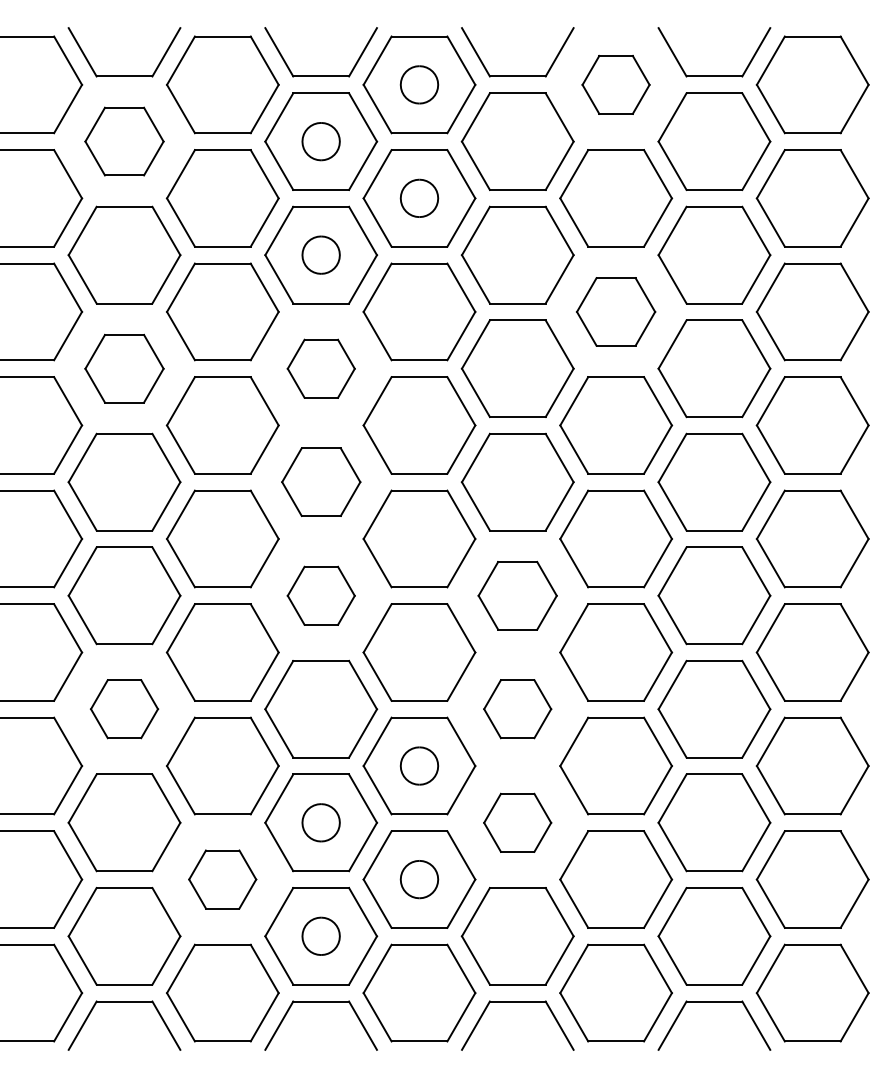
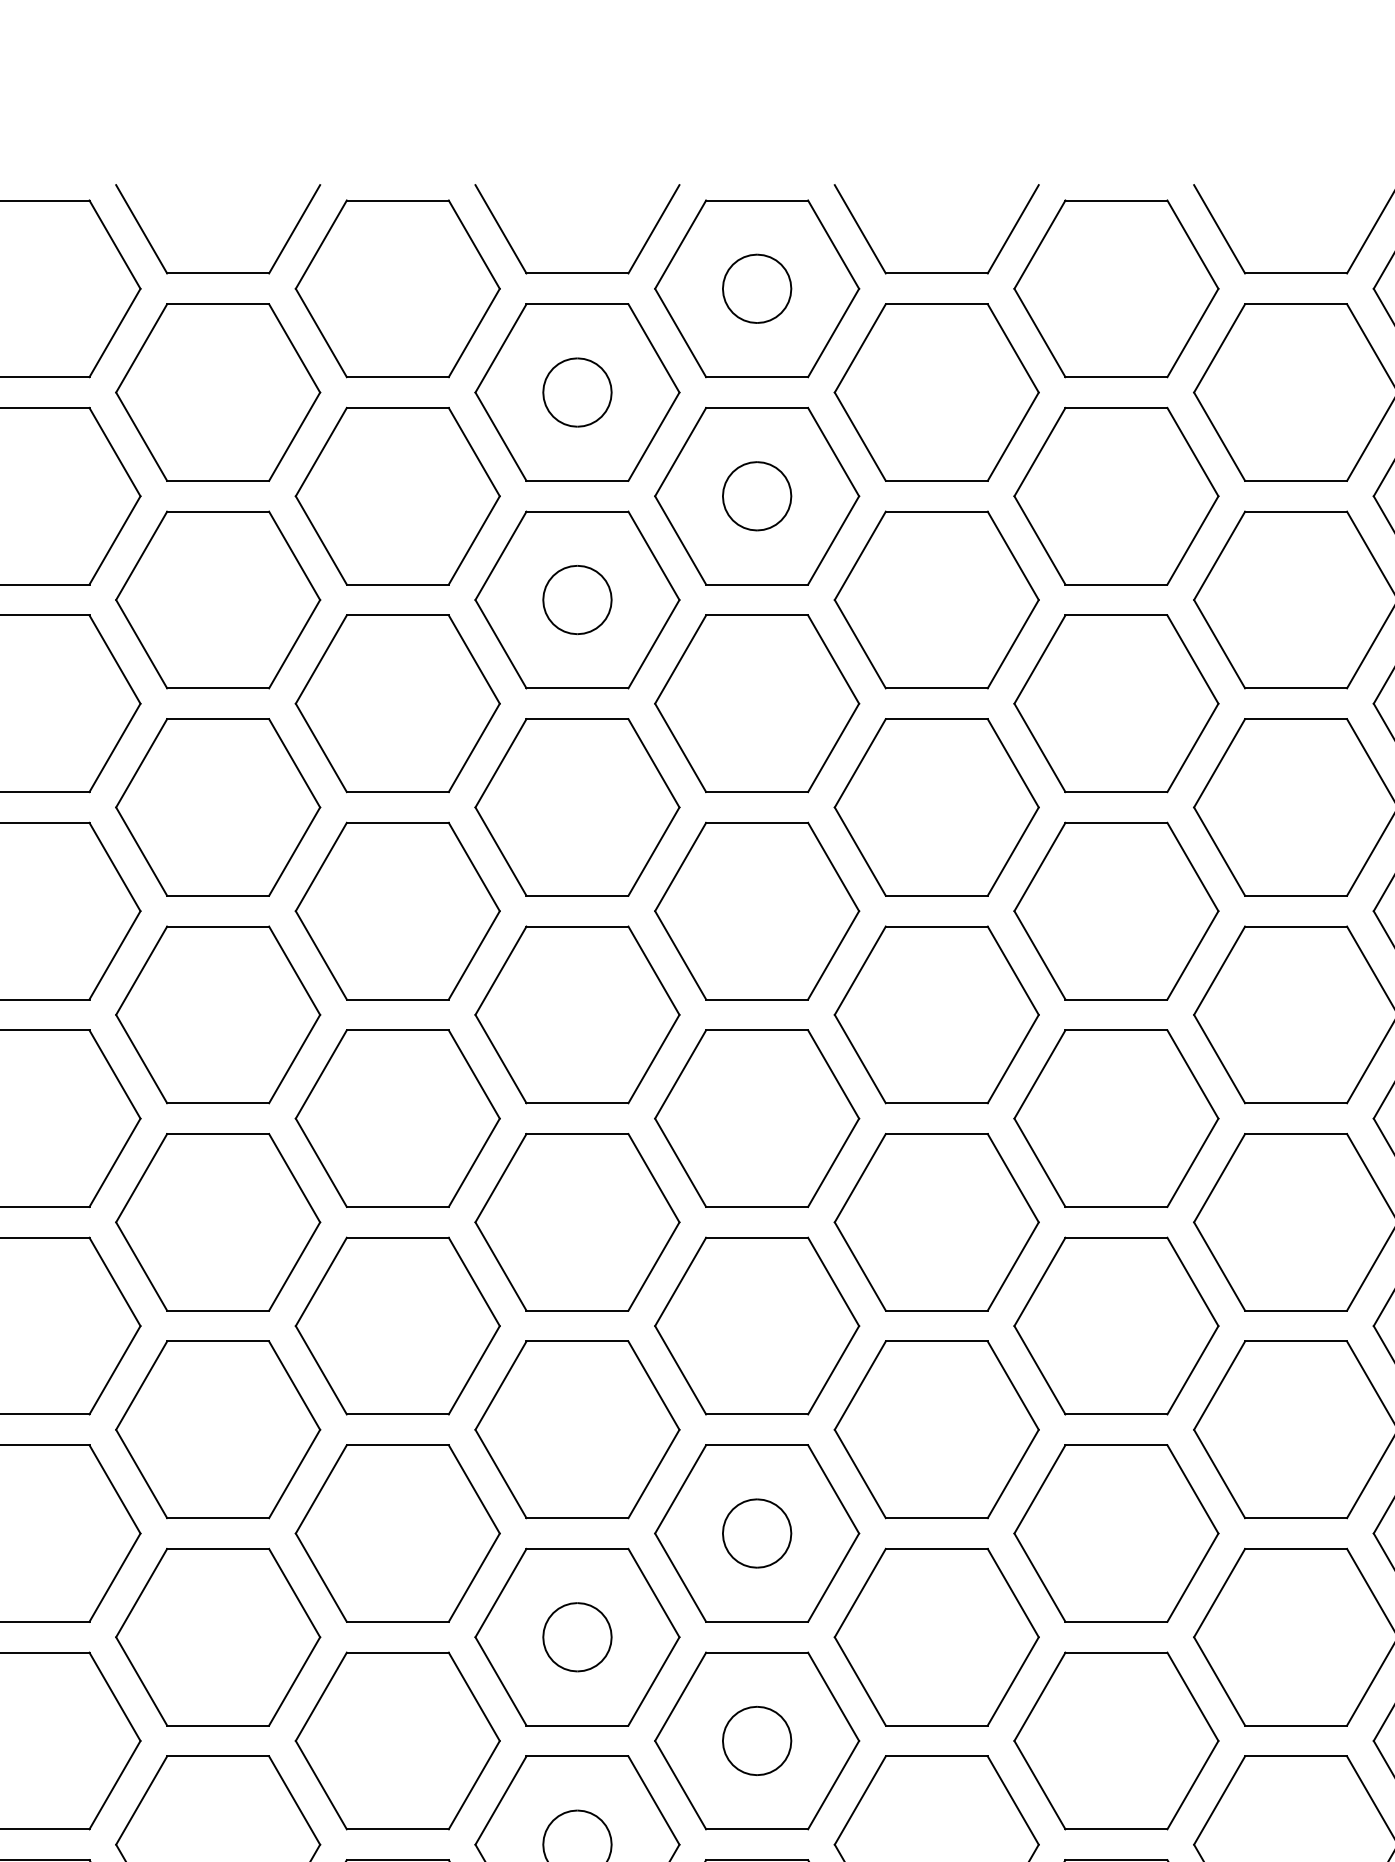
part: (615, 84) -> (1115, 288), size x1.67
part: (124, 141) -> (218, 392), size x1.43
part: (615, 311) -> (1115, 702), size x1.43
part: (124, 368) -> (218, 807), size x1.43
part: (321, 368) -> (578, 807), size x1.67
part: (321, 481) -> (578, 1013), size x1.43
part: (321, 595) -> (578, 1221), size x1.67
part: (517, 595) -> (936, 1221), size x1.43
part: (124, 708) -> (218, 1428), size x1.67
part: (517, 708) -> (936, 1428), size x1.67
part: (517, 822) -> (936, 1636), size x1.67
part: (222, 879) -> (397, 1740), size x1.67

